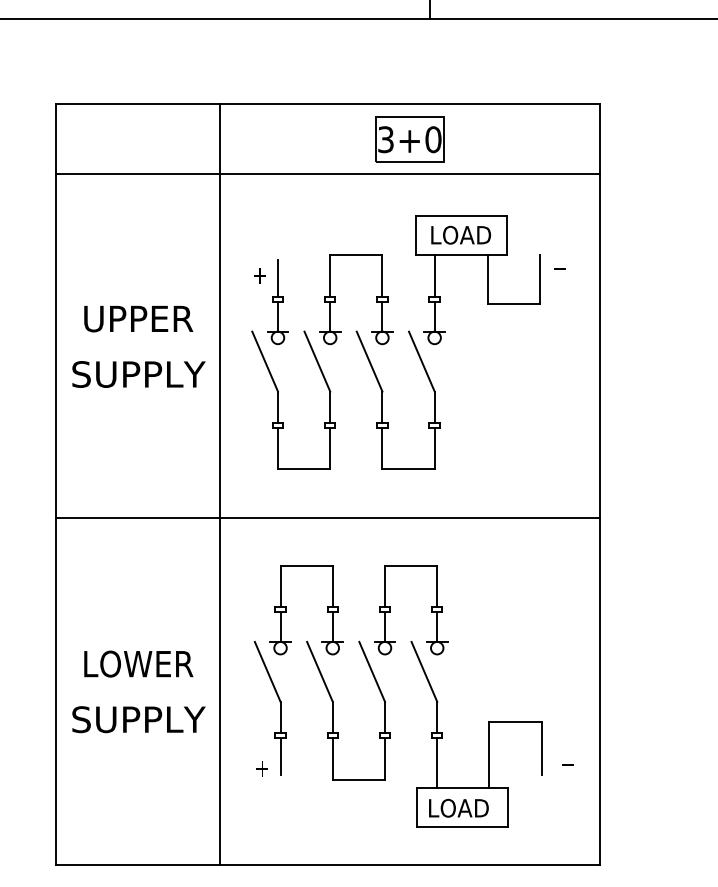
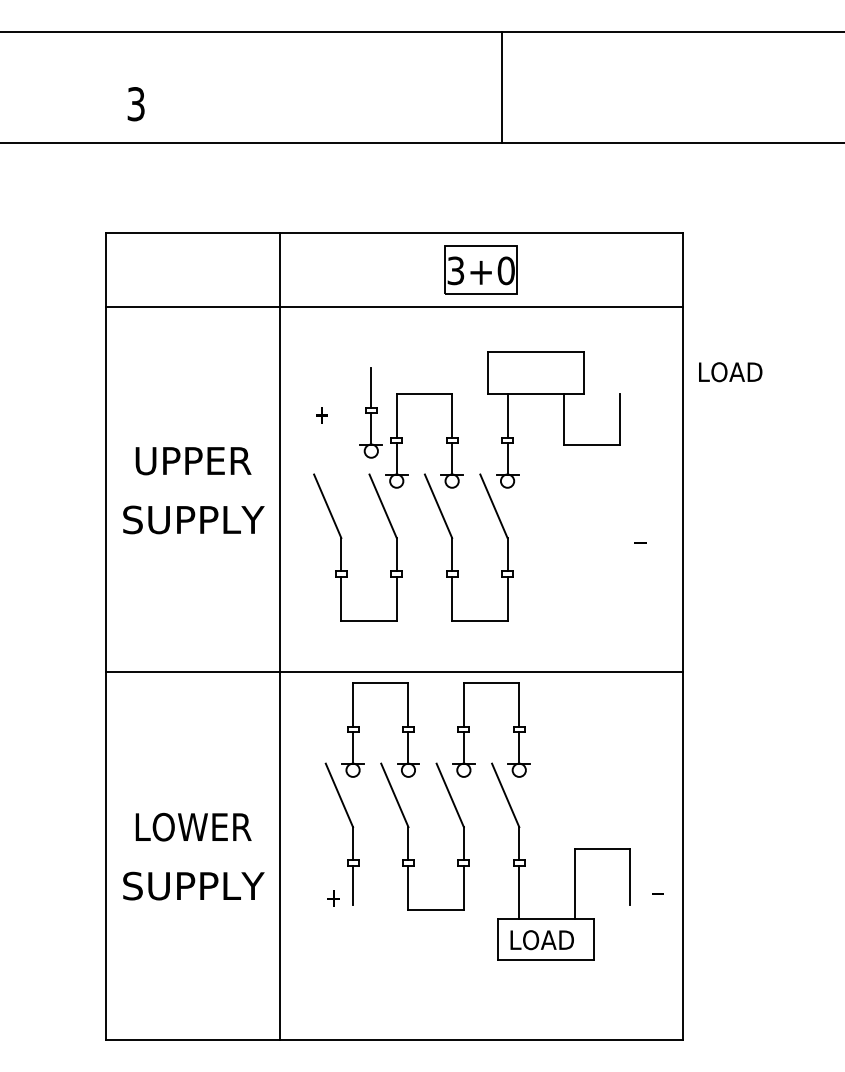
text: (460, 235) -> (730, 372), moved
text: (559, 268) -> (640, 542), moved
part: (277, 301) -> (370, 412), moved
part: (430, 689) -> (512, 814), moved

